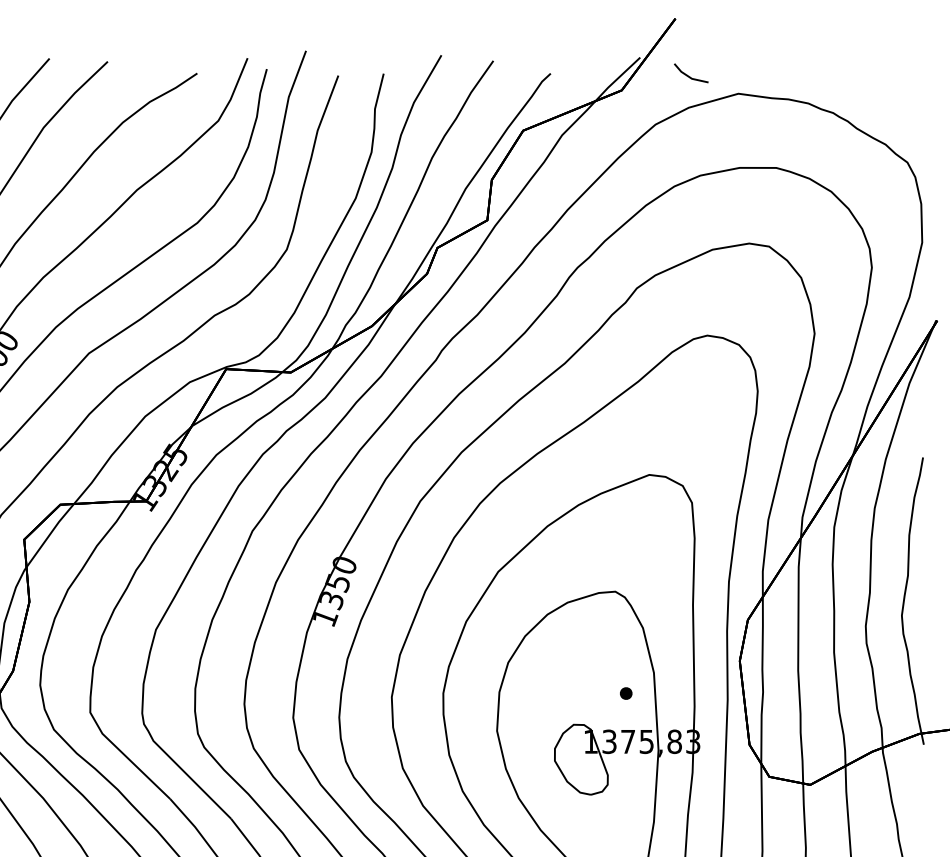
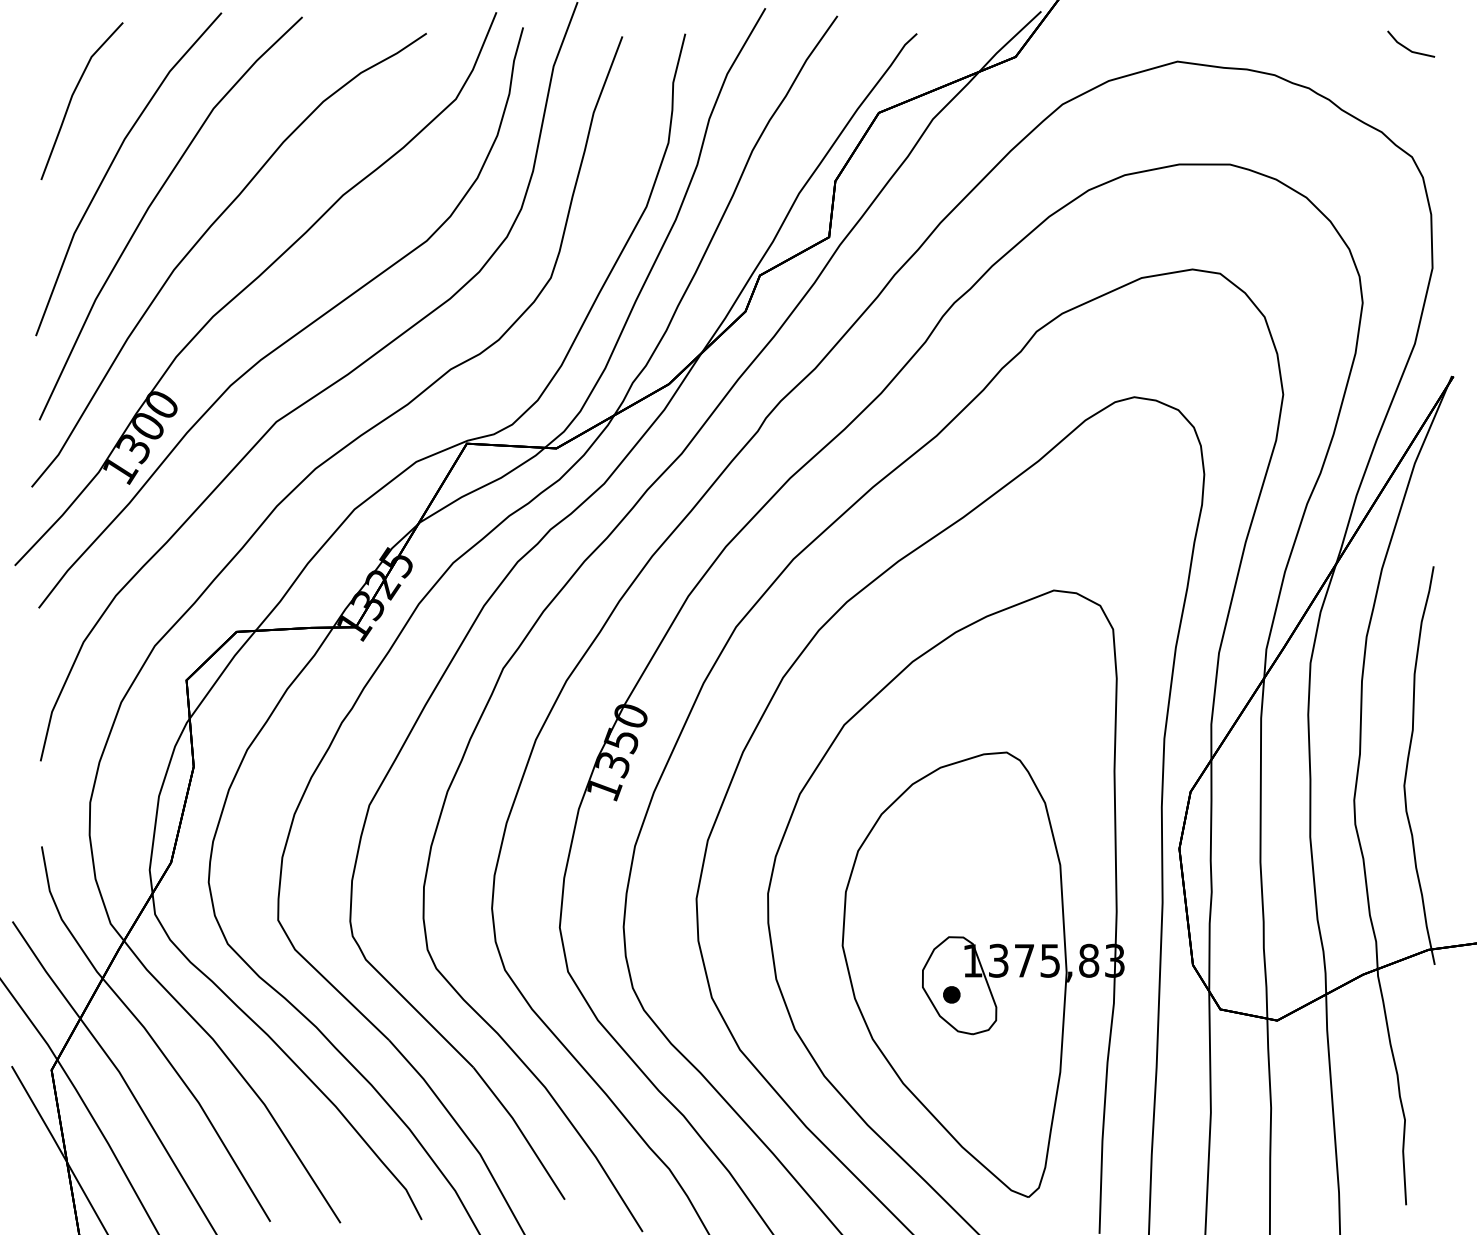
line: (688, 75) -> (1407, 47), moved
part: (625, 693) -> (951, 994), moved

